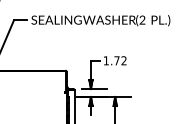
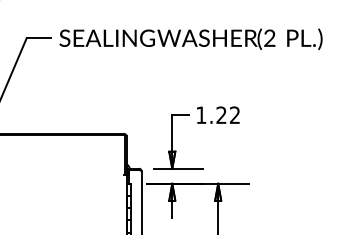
text: (116, 60) -> (220, 114), 1.72 -> 1.22

